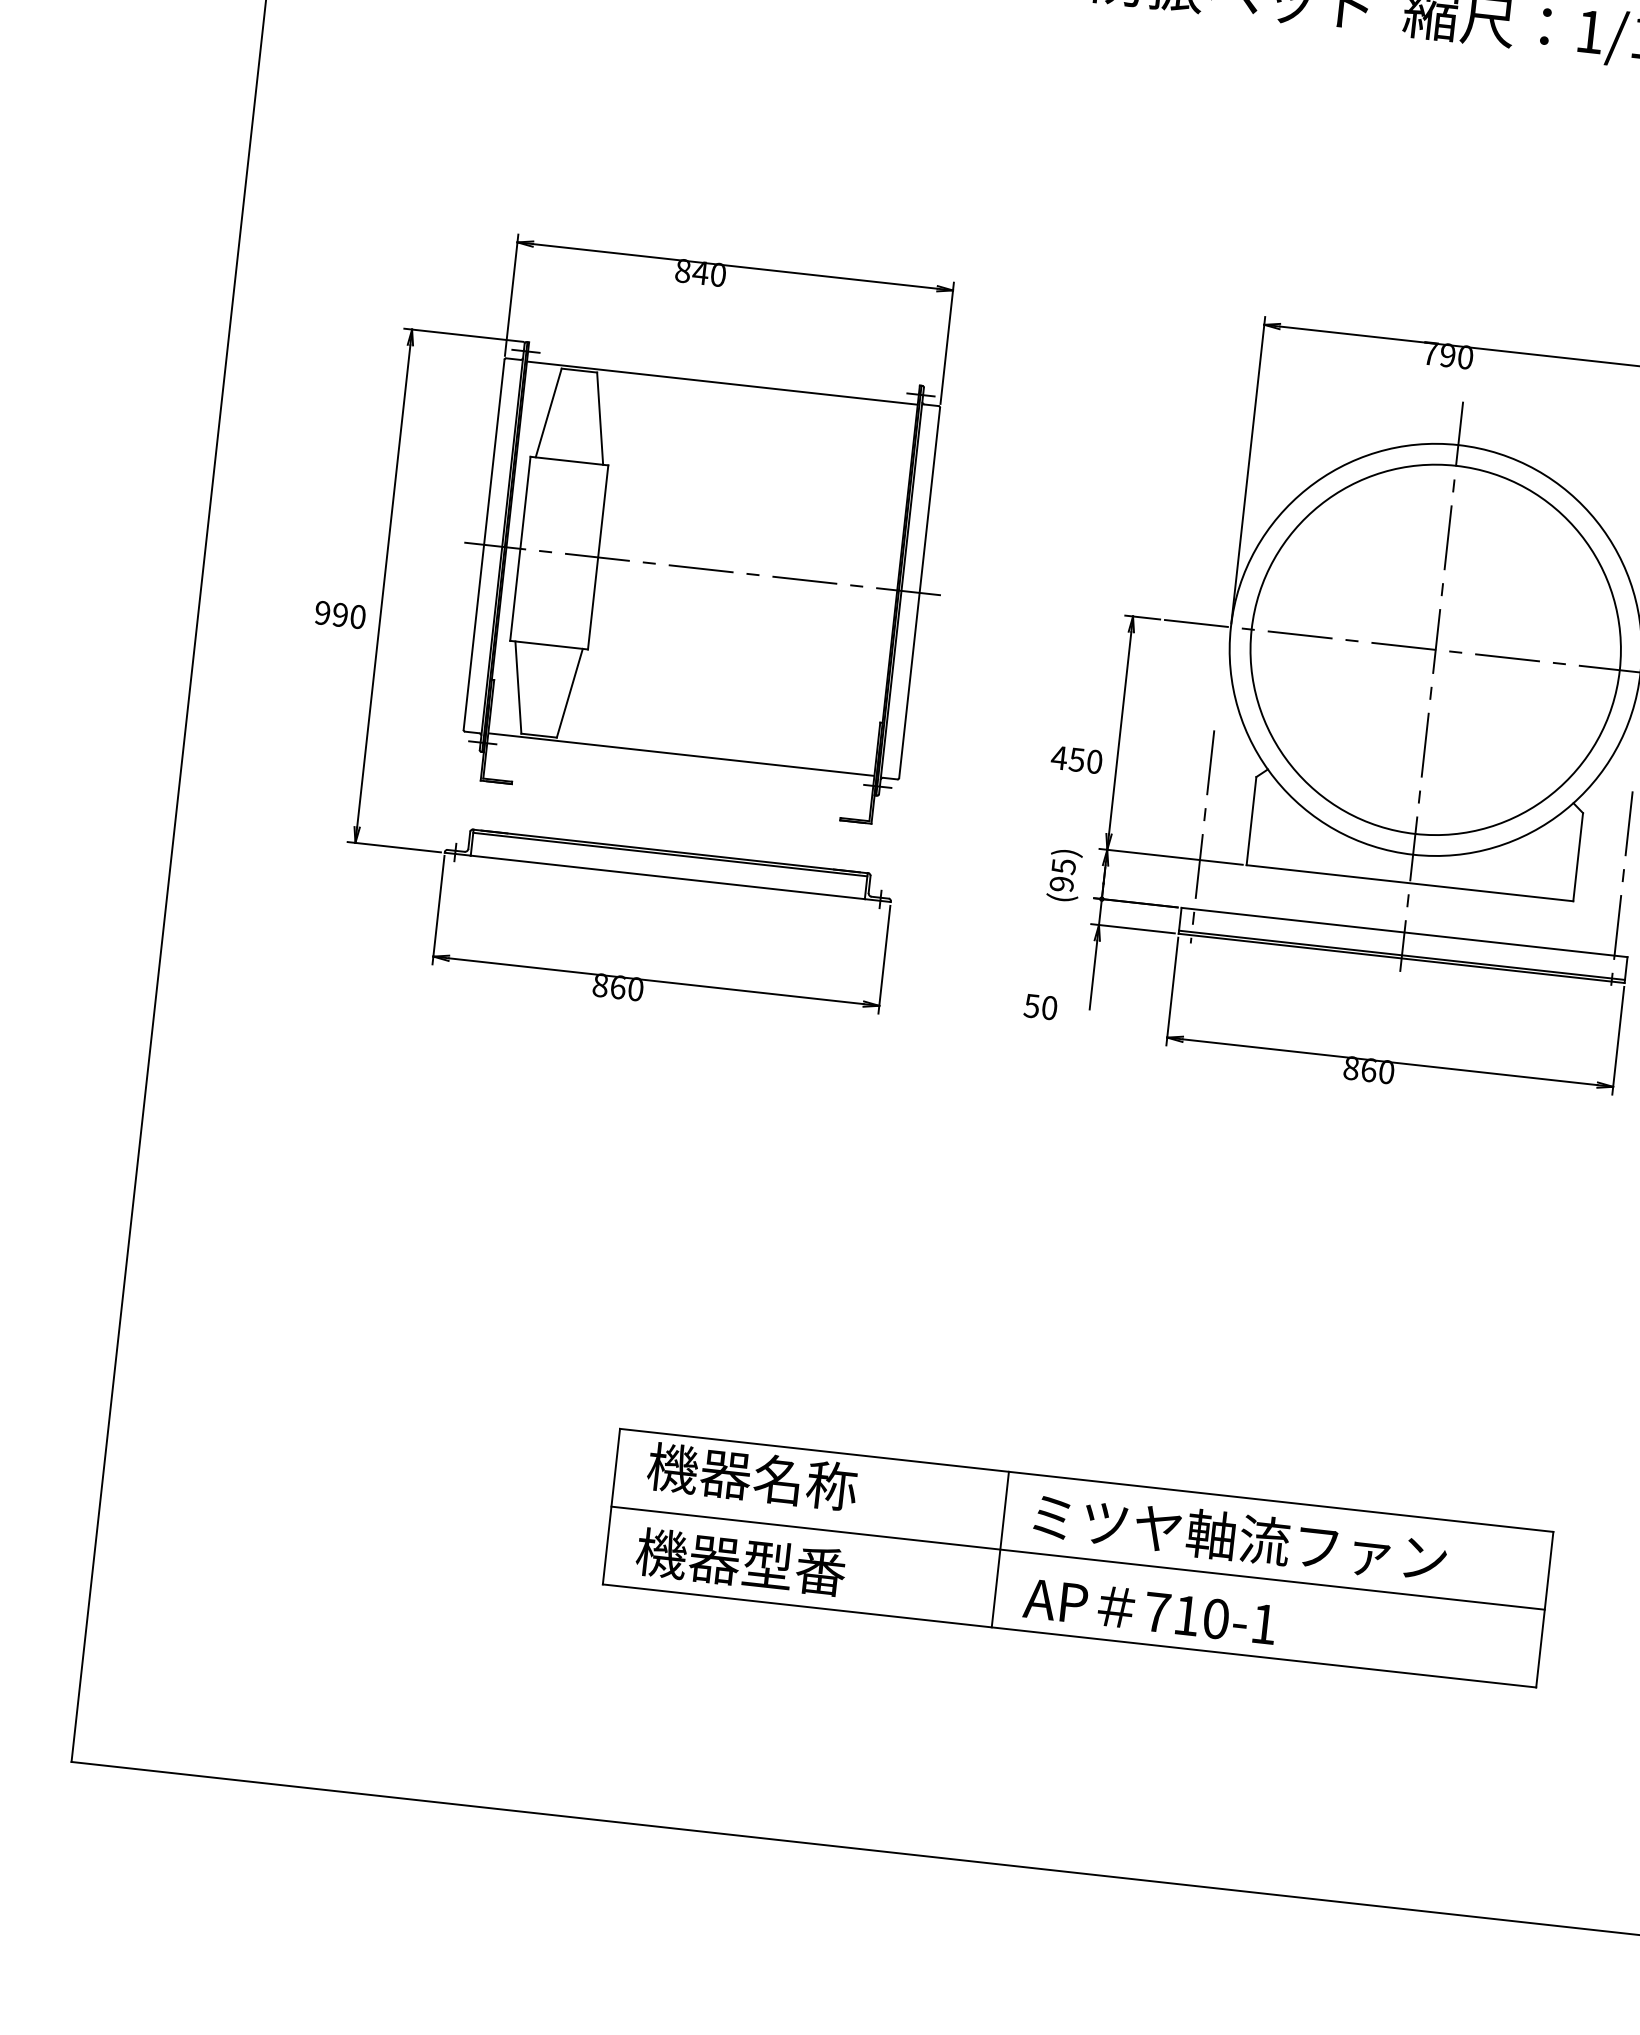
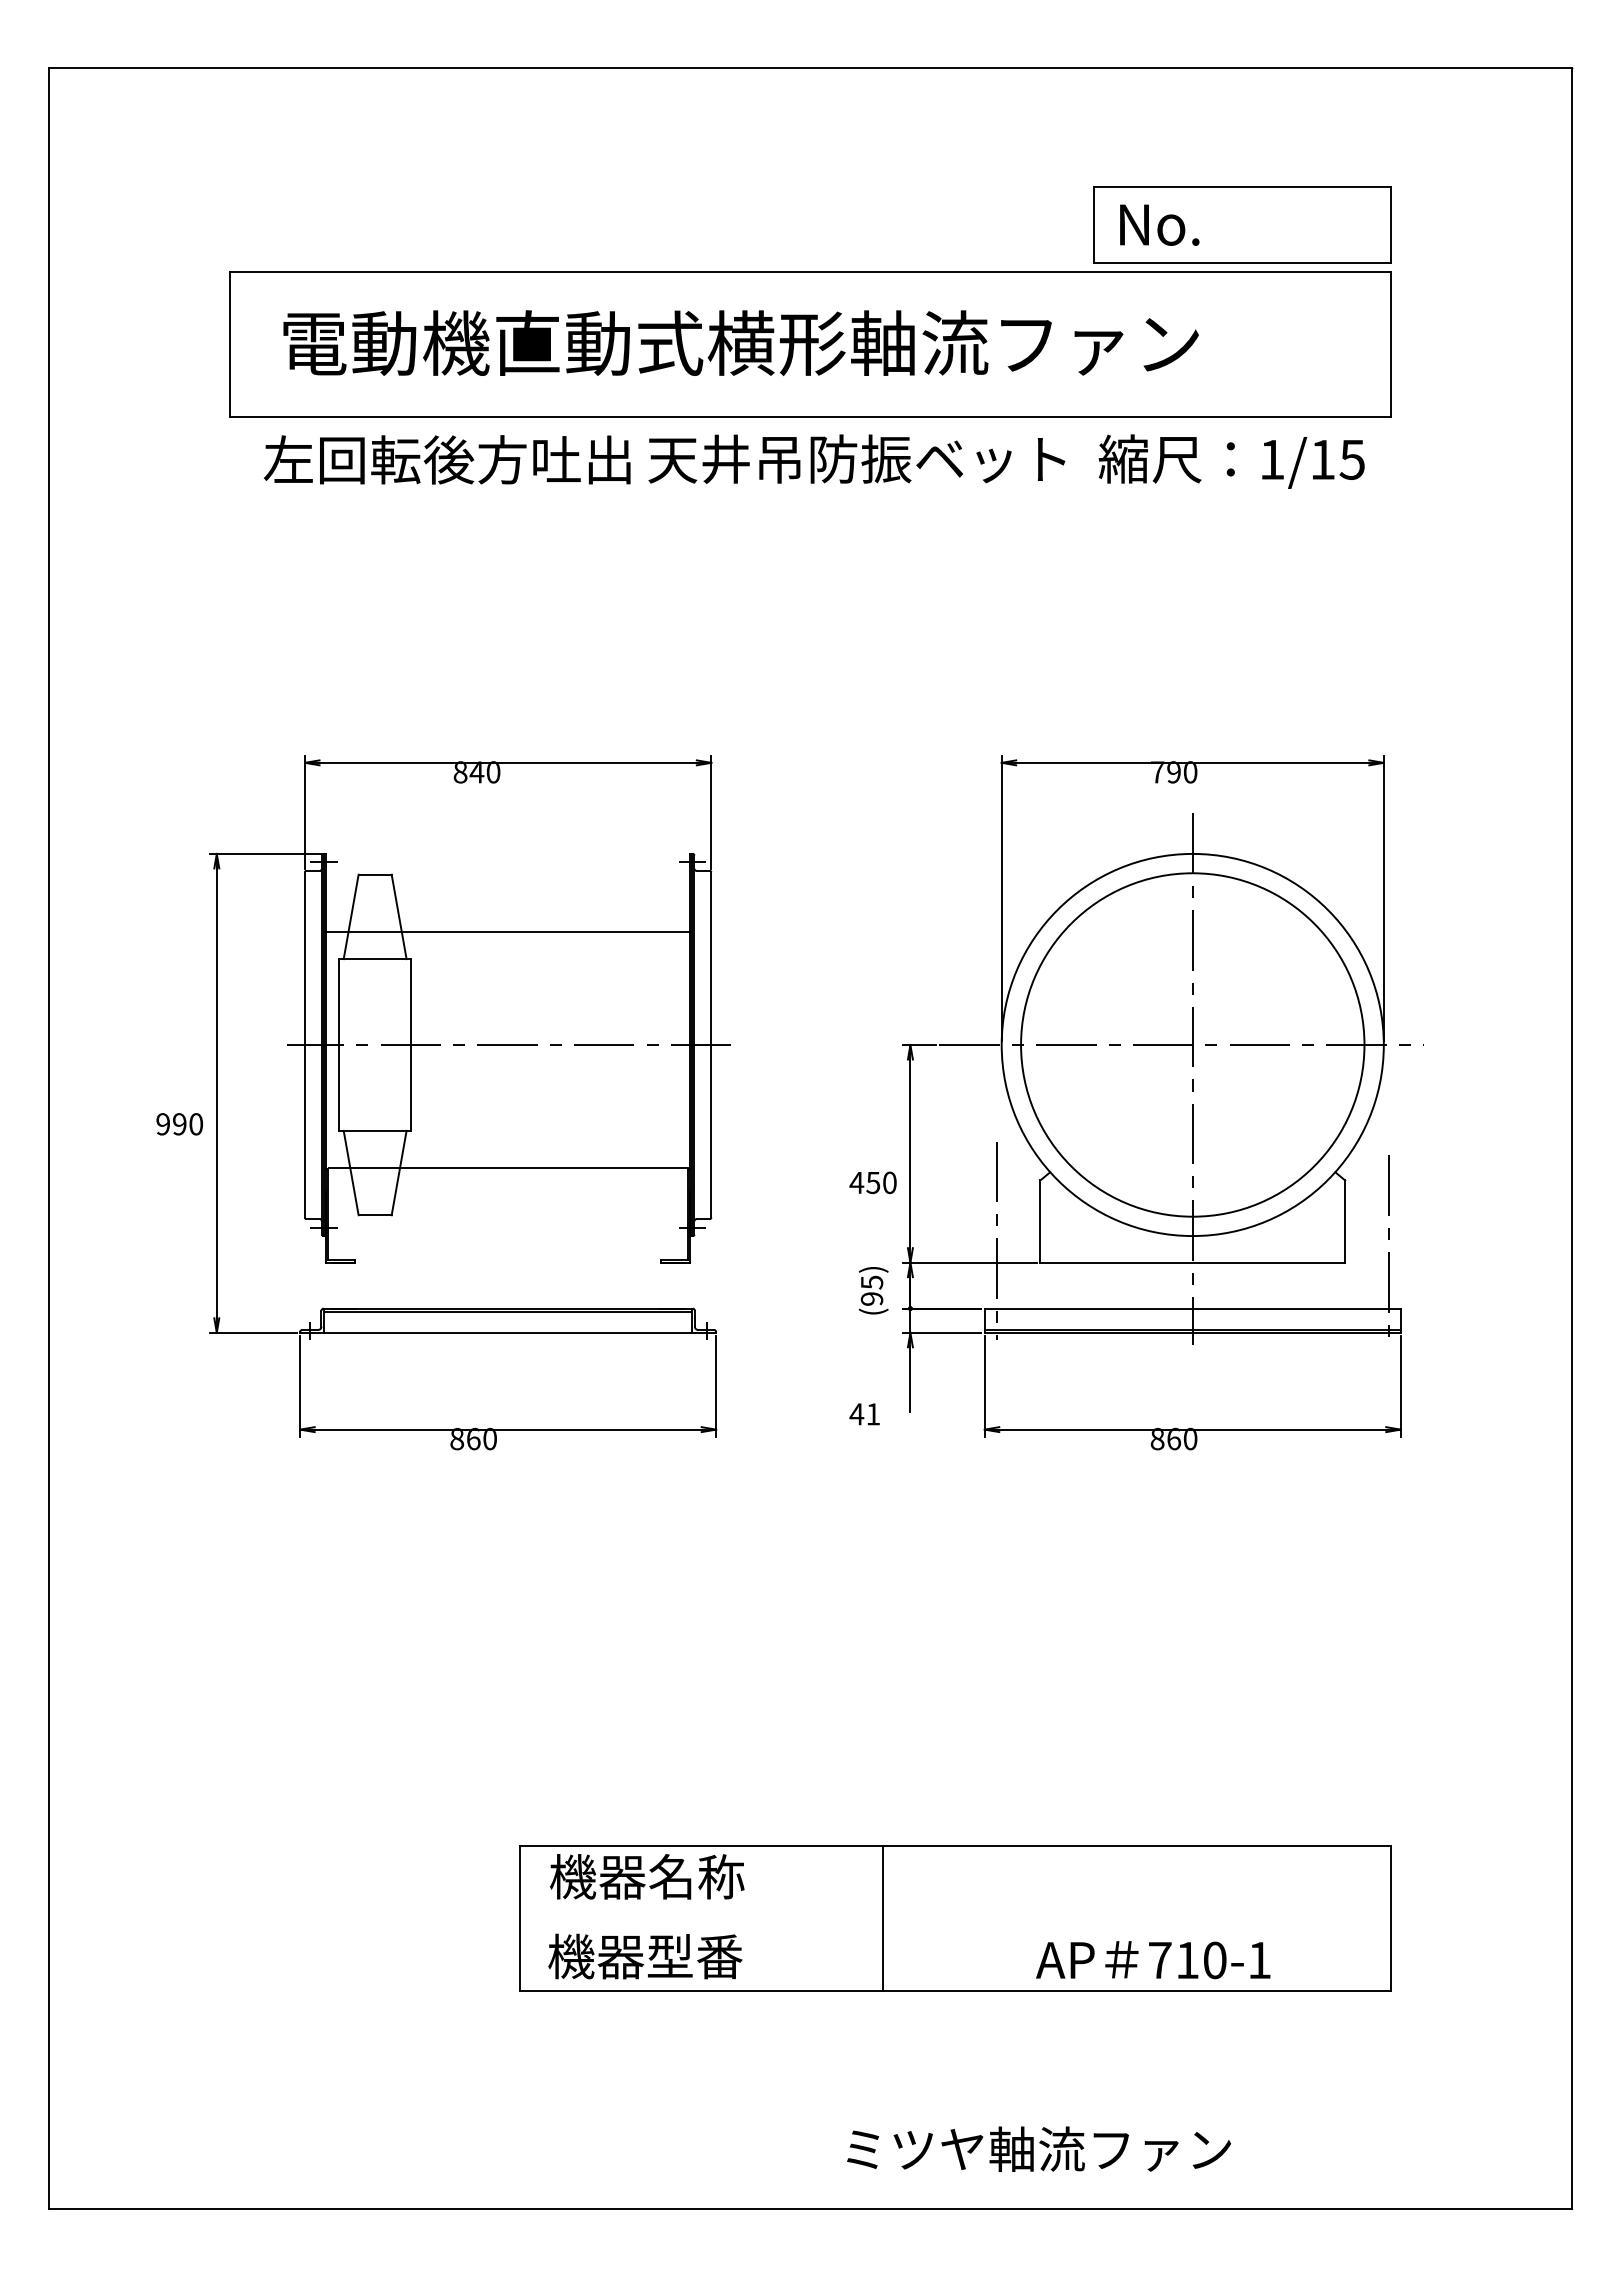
line: (721, 382) -> (507, 931), moved
line: (680, 754) -> (507, 1168), moved
text: (1040, 1007) -> (864, 1414), 50 -> 41
text: (1239, 1537) -> (1038, 2148), moved
line: (1078, 1558) -> (955, 1918), removed
text: (1150, 1611) -> (1153, 1960), moved

